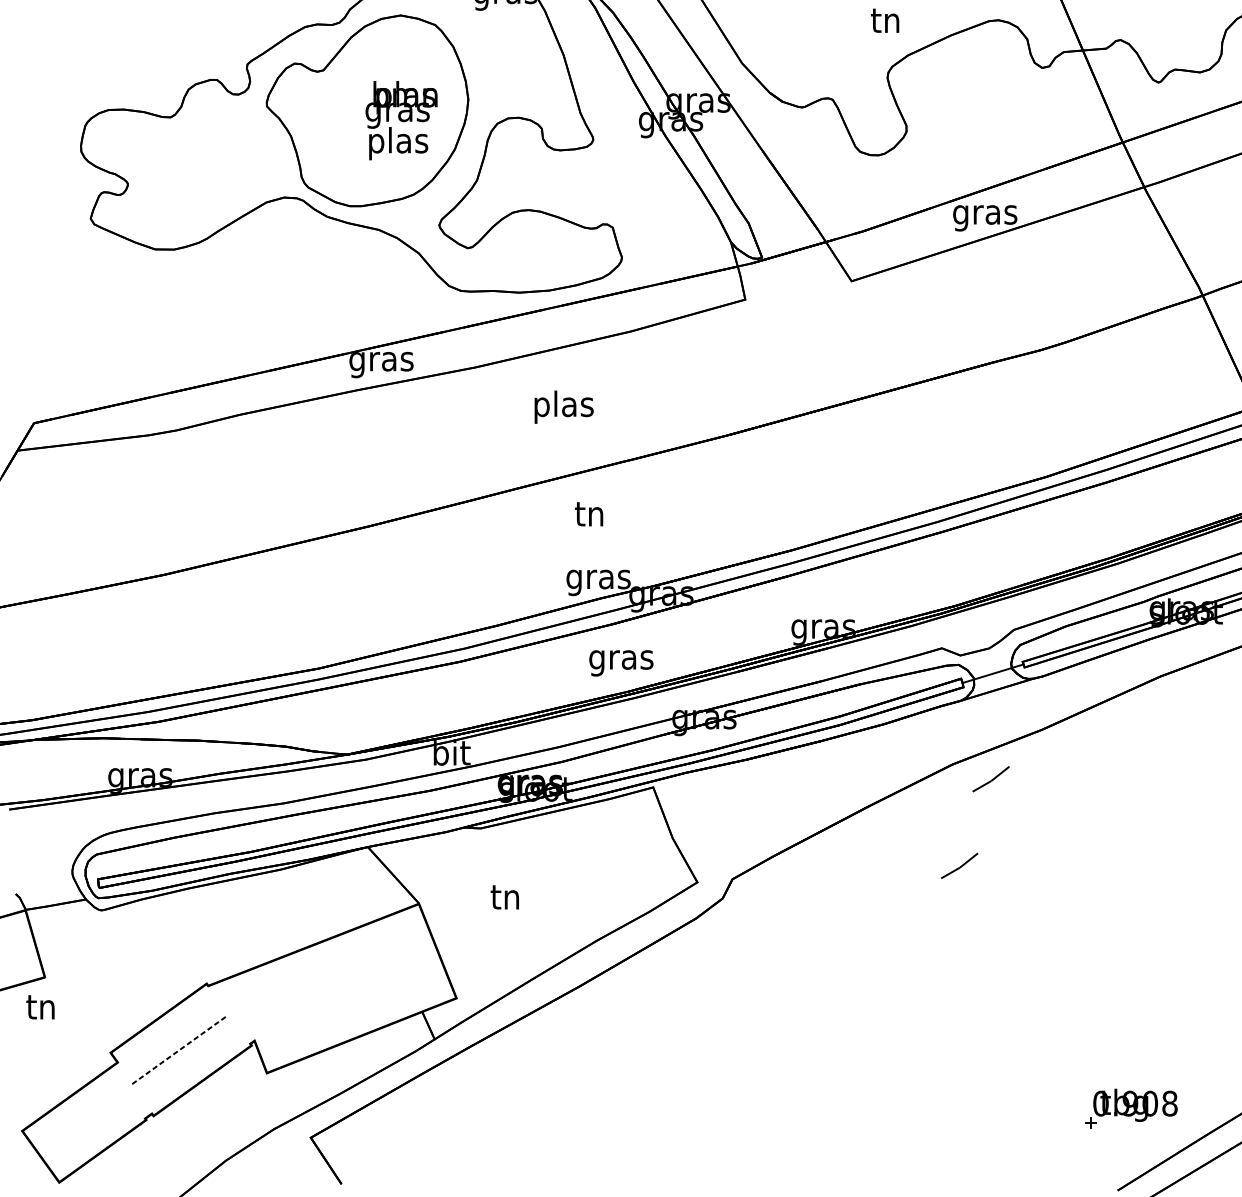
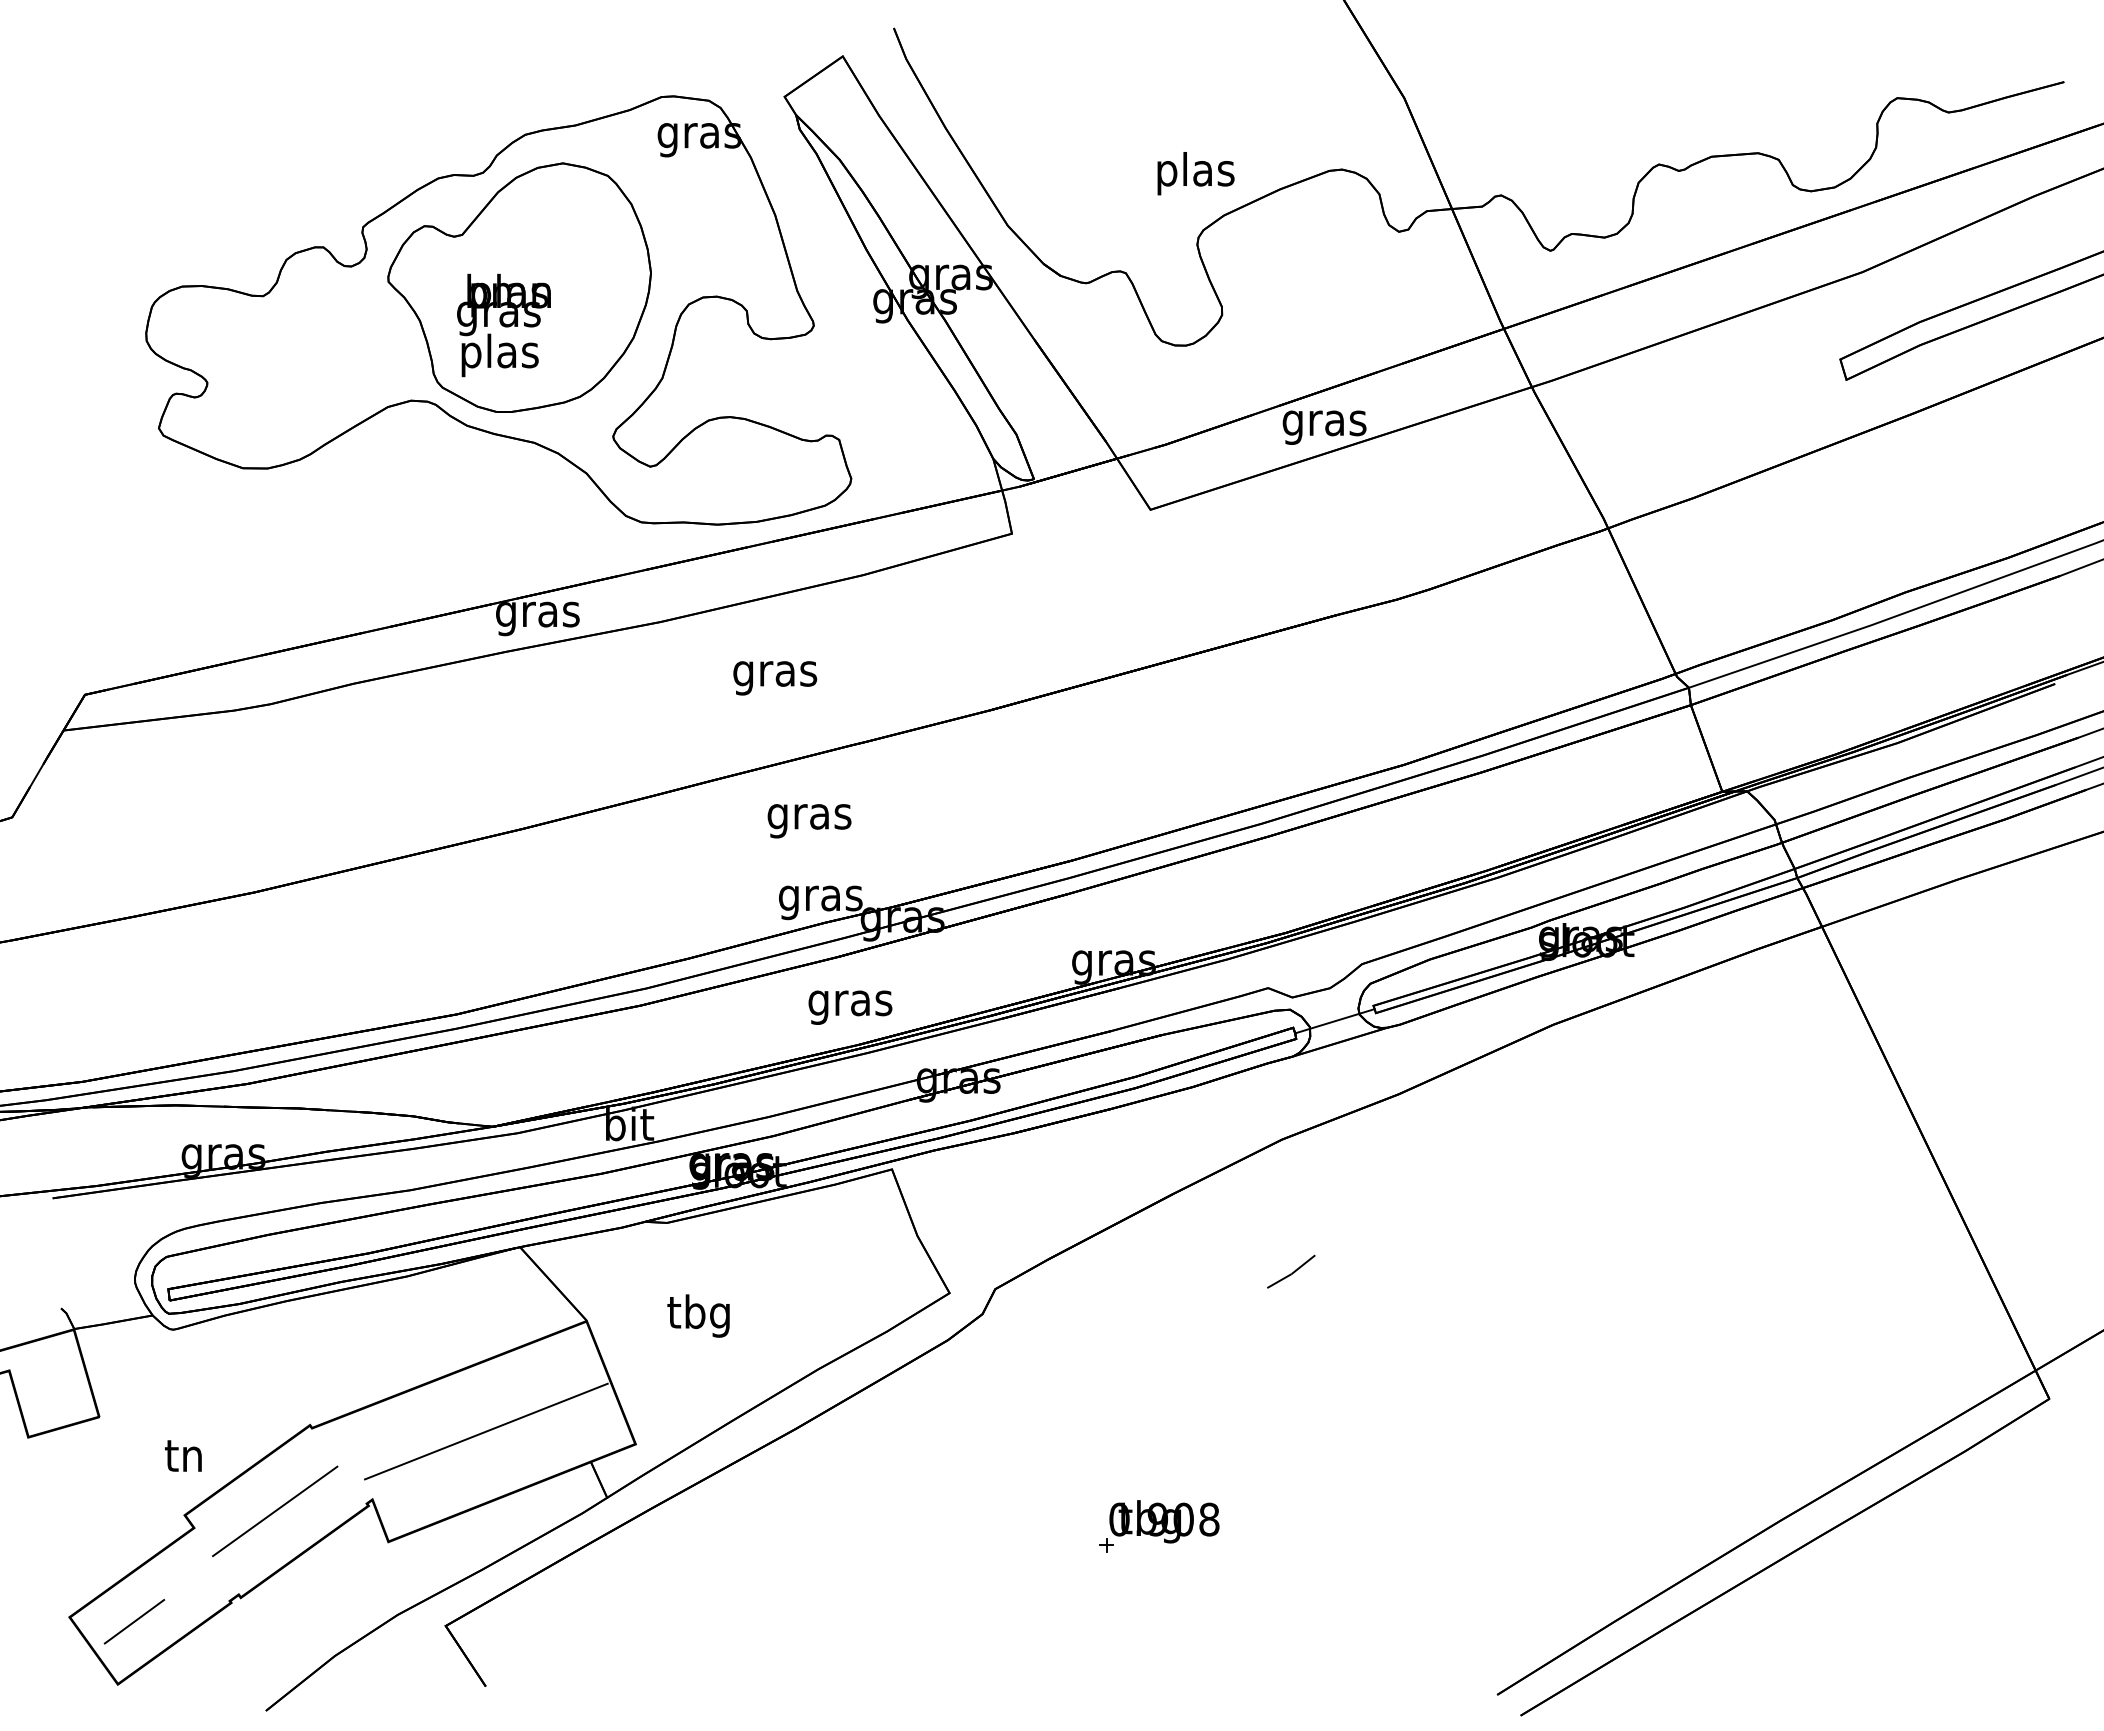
text: (886, 23) -> (1195, 173), tn -> plas
text: (401, 120) -> (503, 325), moved
text: (563, 406) -> (775, 673), plas -> gras
text: (589, 517) -> (809, 817), tn -> gras
line: (992, 779) -> (1333, 1159), removed
text: (504, 899) -> (698, 1315), tn -> tbg
line: (342, 988) -> (486, 1431), added
text: (40, 1006) -> (183, 1455), moved
line: (180, 1049) -> (275, 1511), dashed -> solid
part: (1131, 1108) -> (1159, 1526), moved
line: (72, 1134) -> (134, 1621), added

